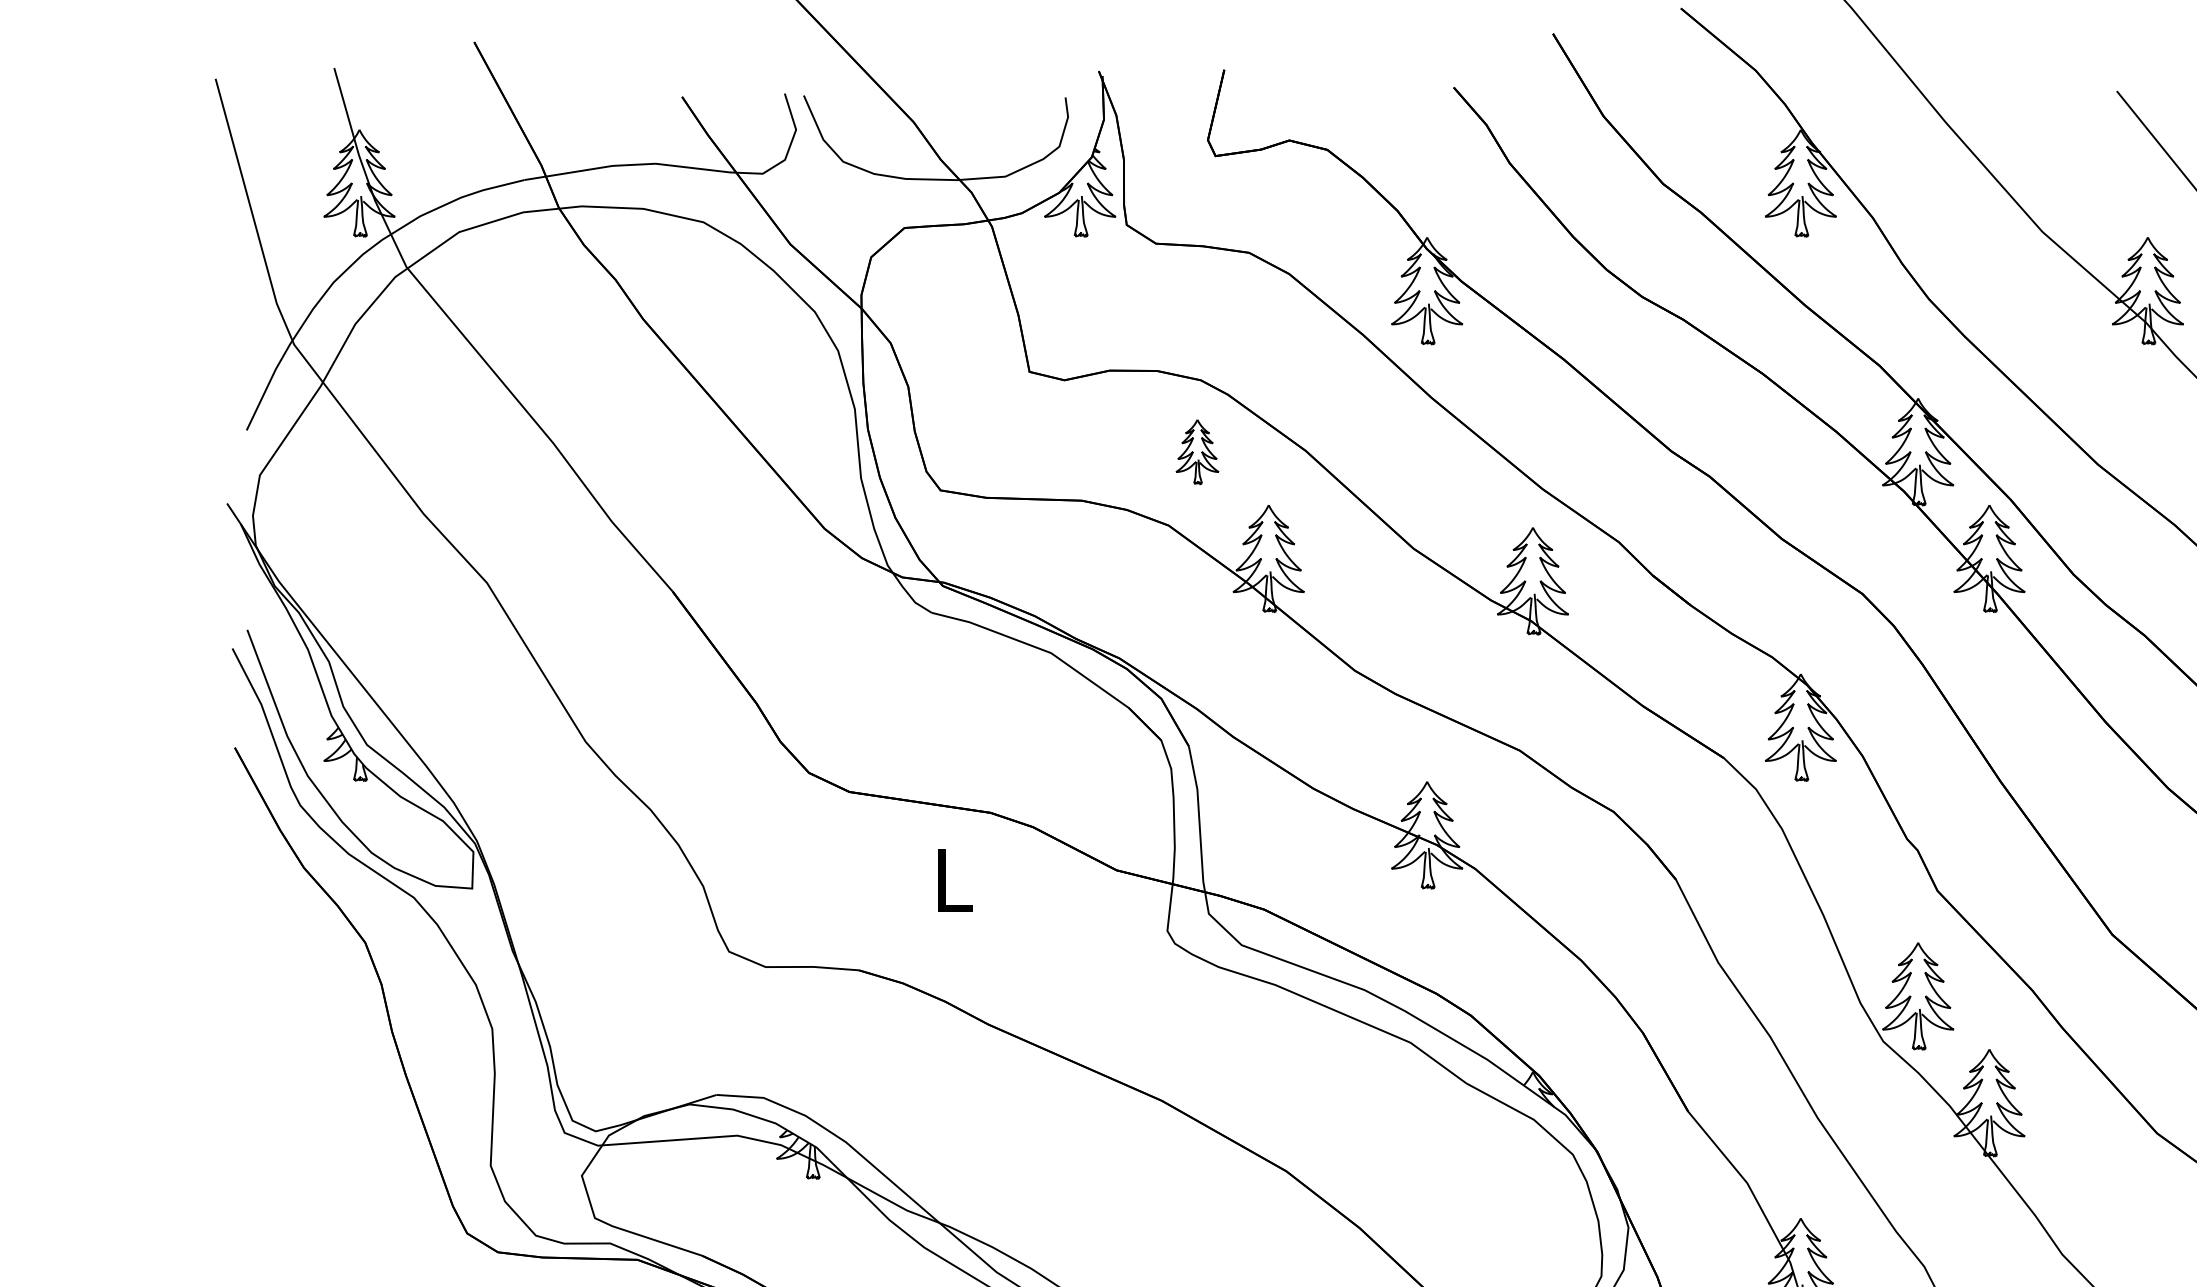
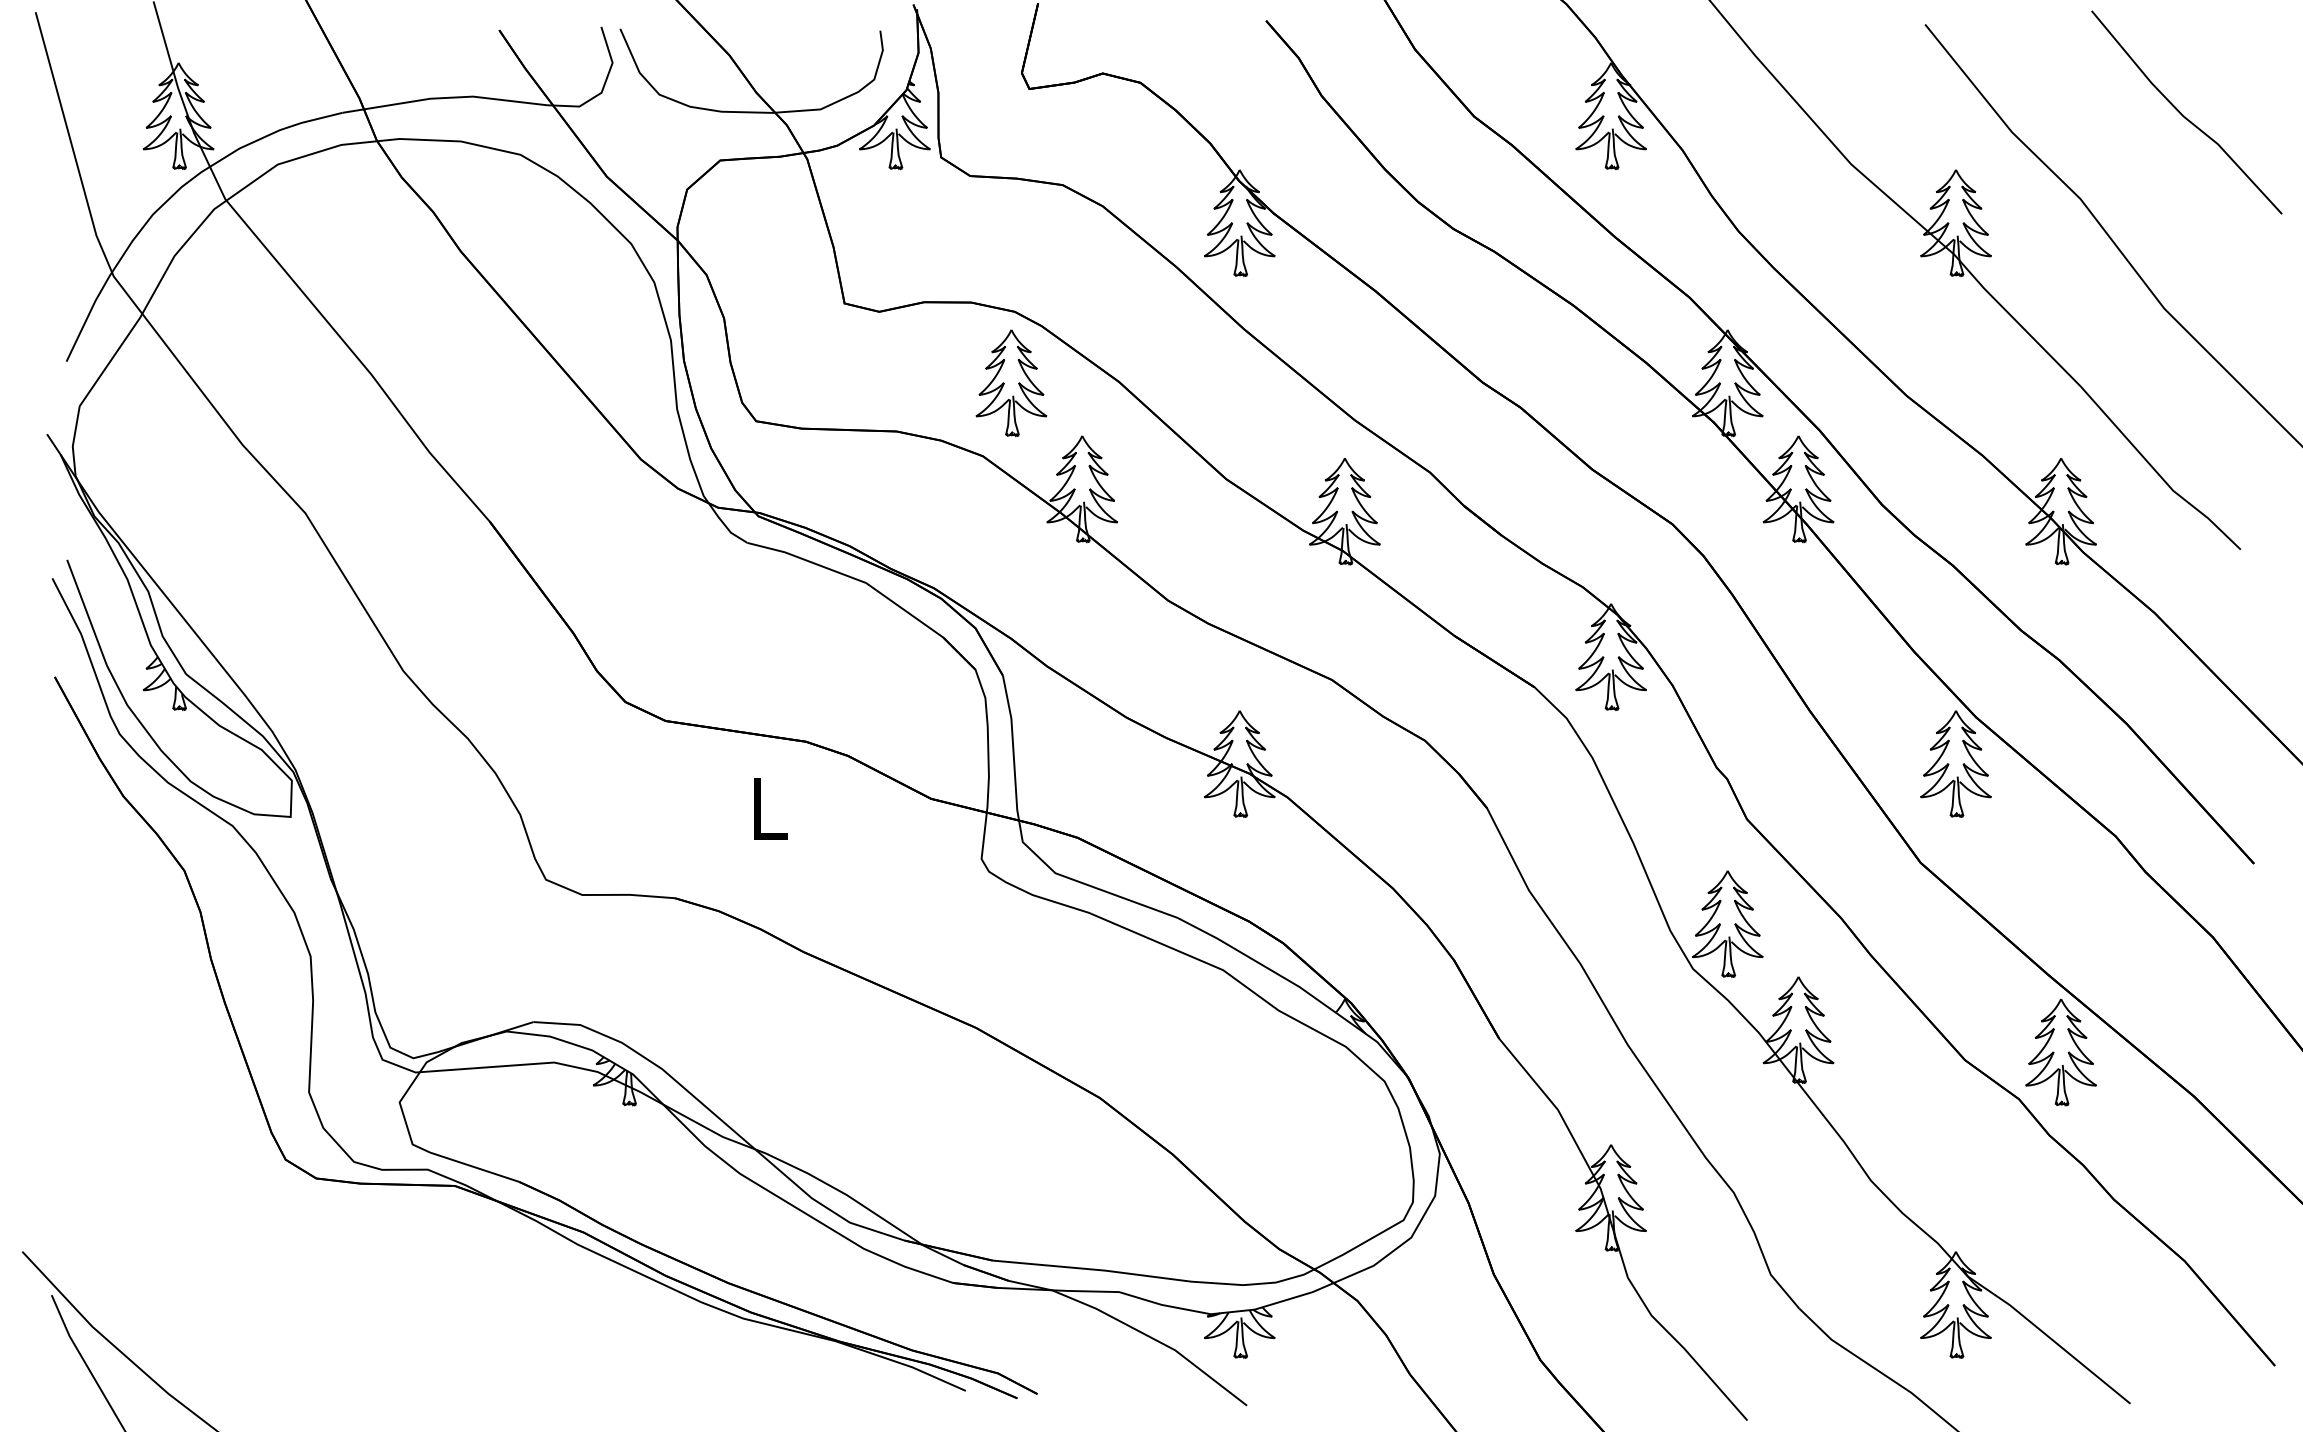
part: (1197, 451) -> (1011, 382), size x1.67
part: (2147, 834) -> (1955, 763), added

